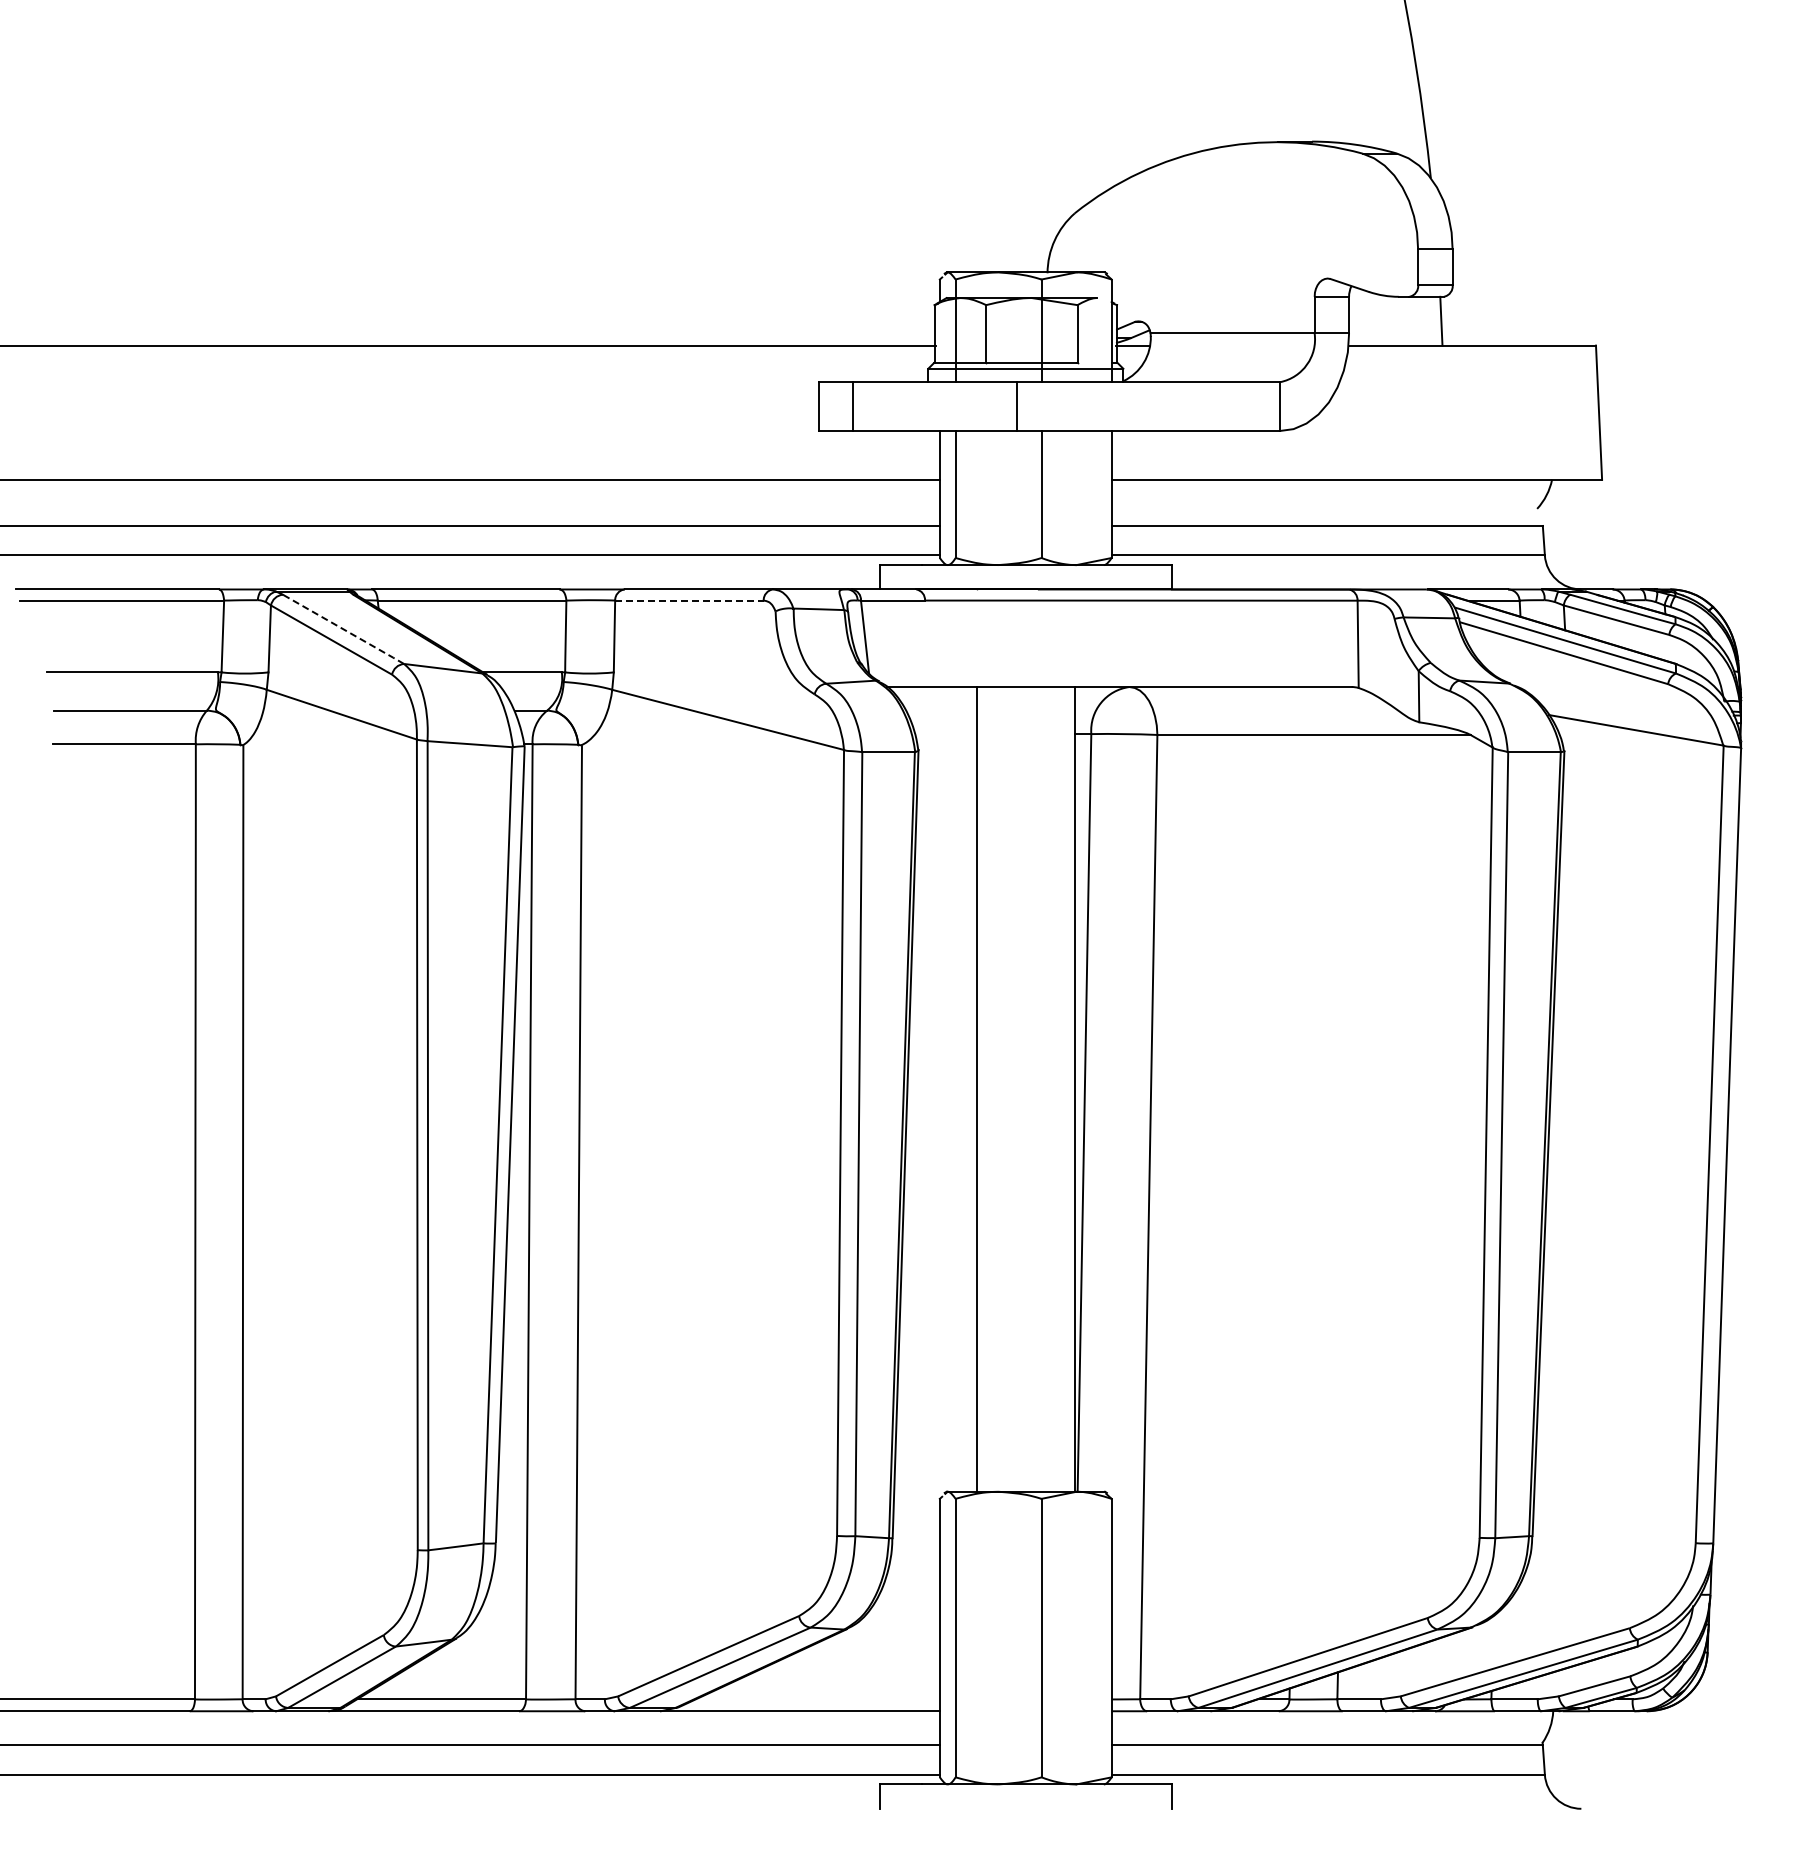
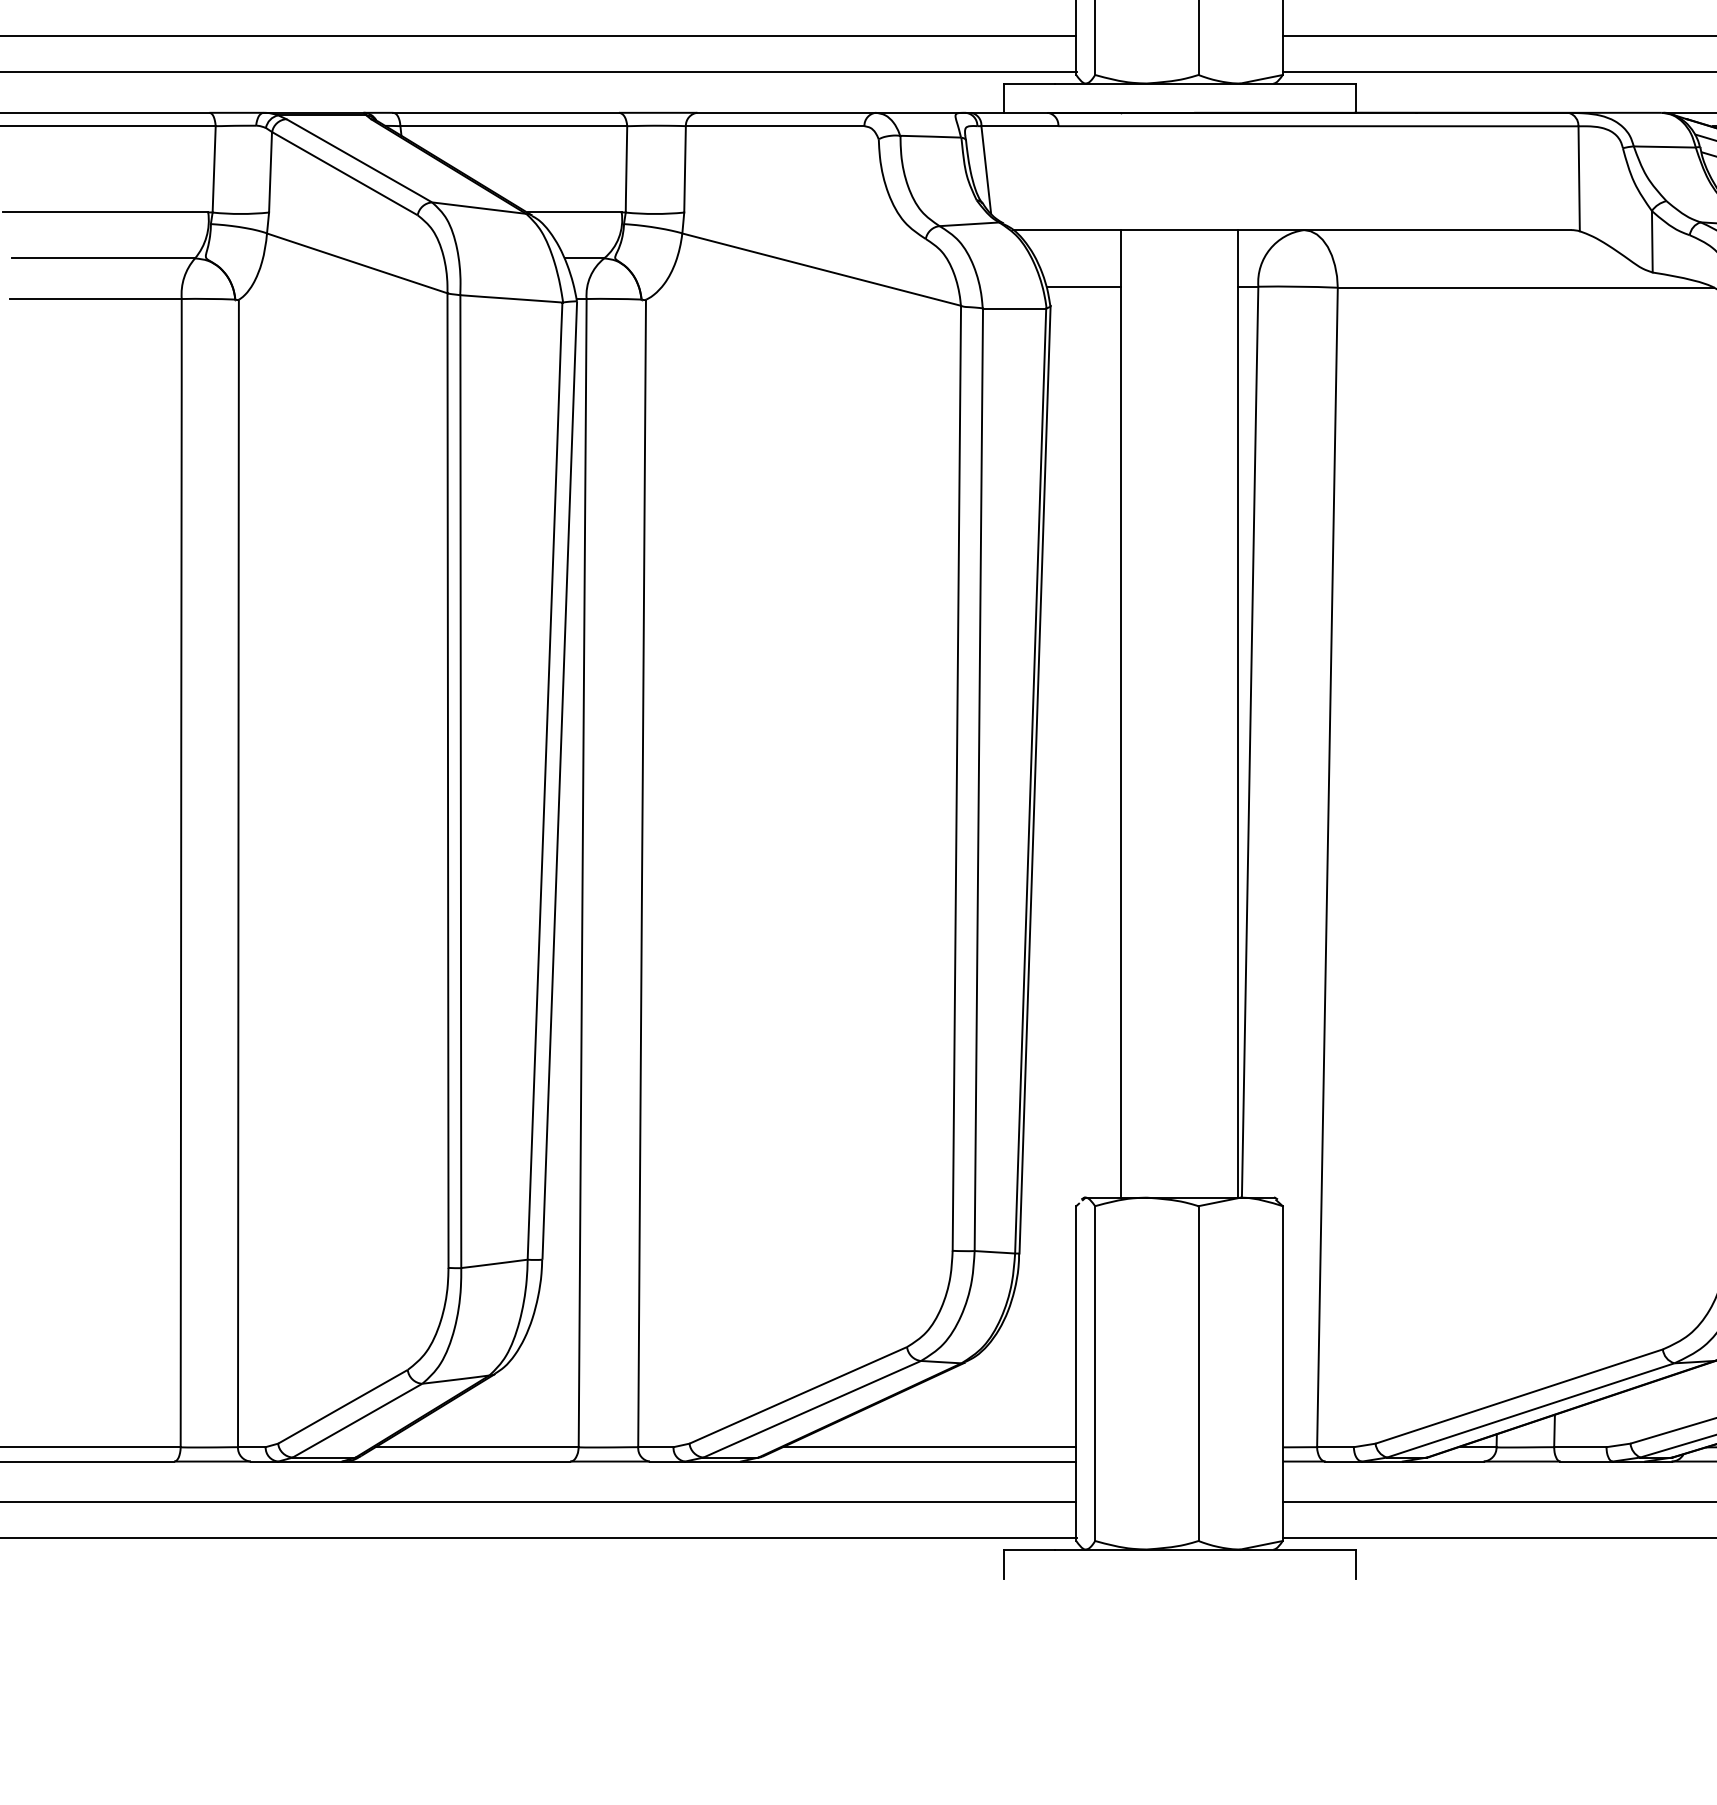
line: (689, 600) -> (775, 126), dashed -> solid
line: (344, 629) -> (360, 160), dashed -> solid
line: (946, 734) -> (1084, 287), added
line: (817, 1699) -> (929, 1447), added

